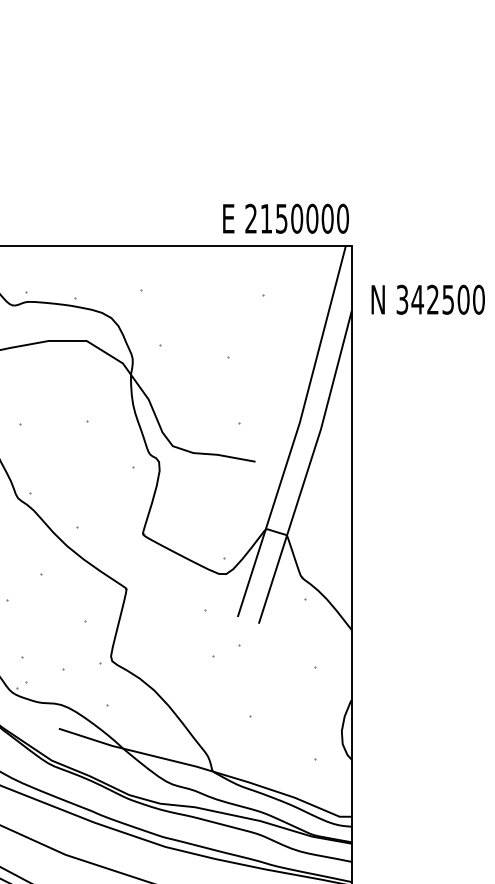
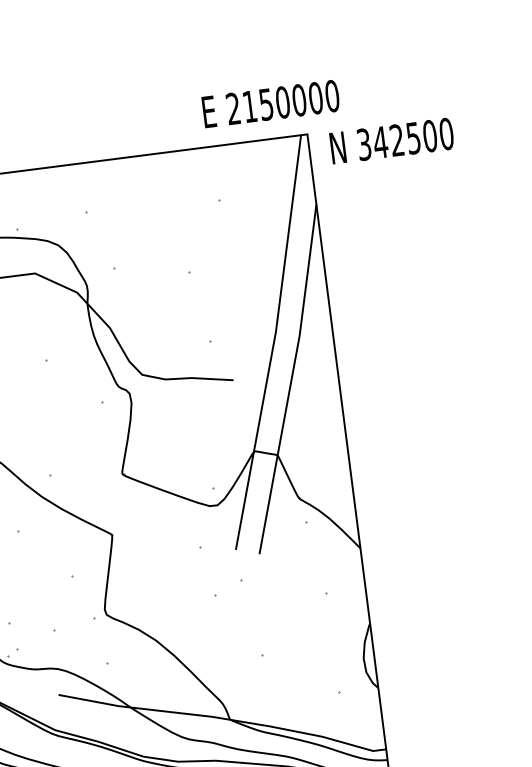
text: (285, 218) -> (270, 103), moved
text: (427, 299) -> (391, 140), moved

